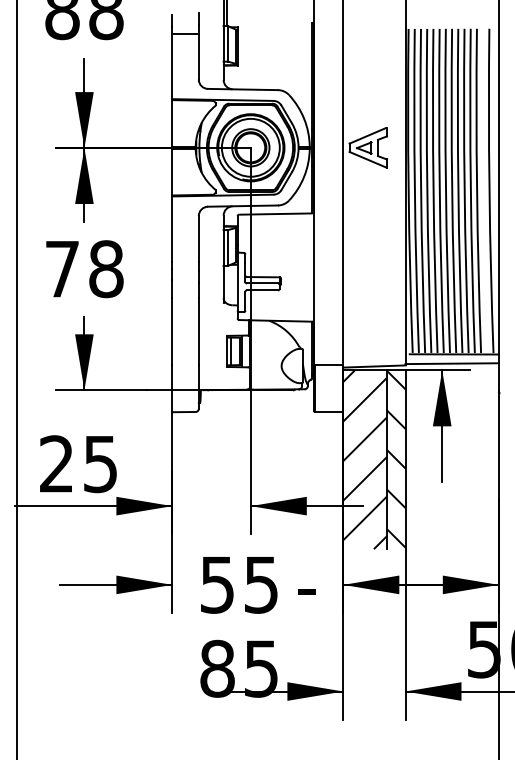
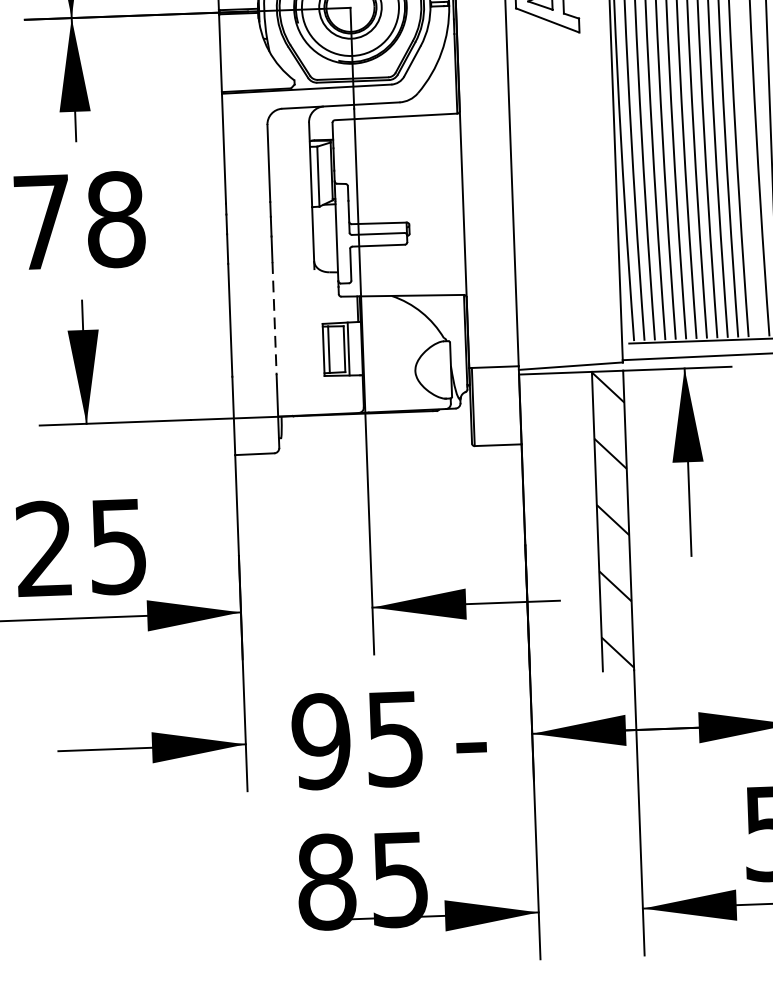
line: (198, 331) -> (274, 318), solid -> dashed
hatch: (364, 459) -> (559, 522), removed
text: (217, 584) -> (321, 740), 55 -> 95

